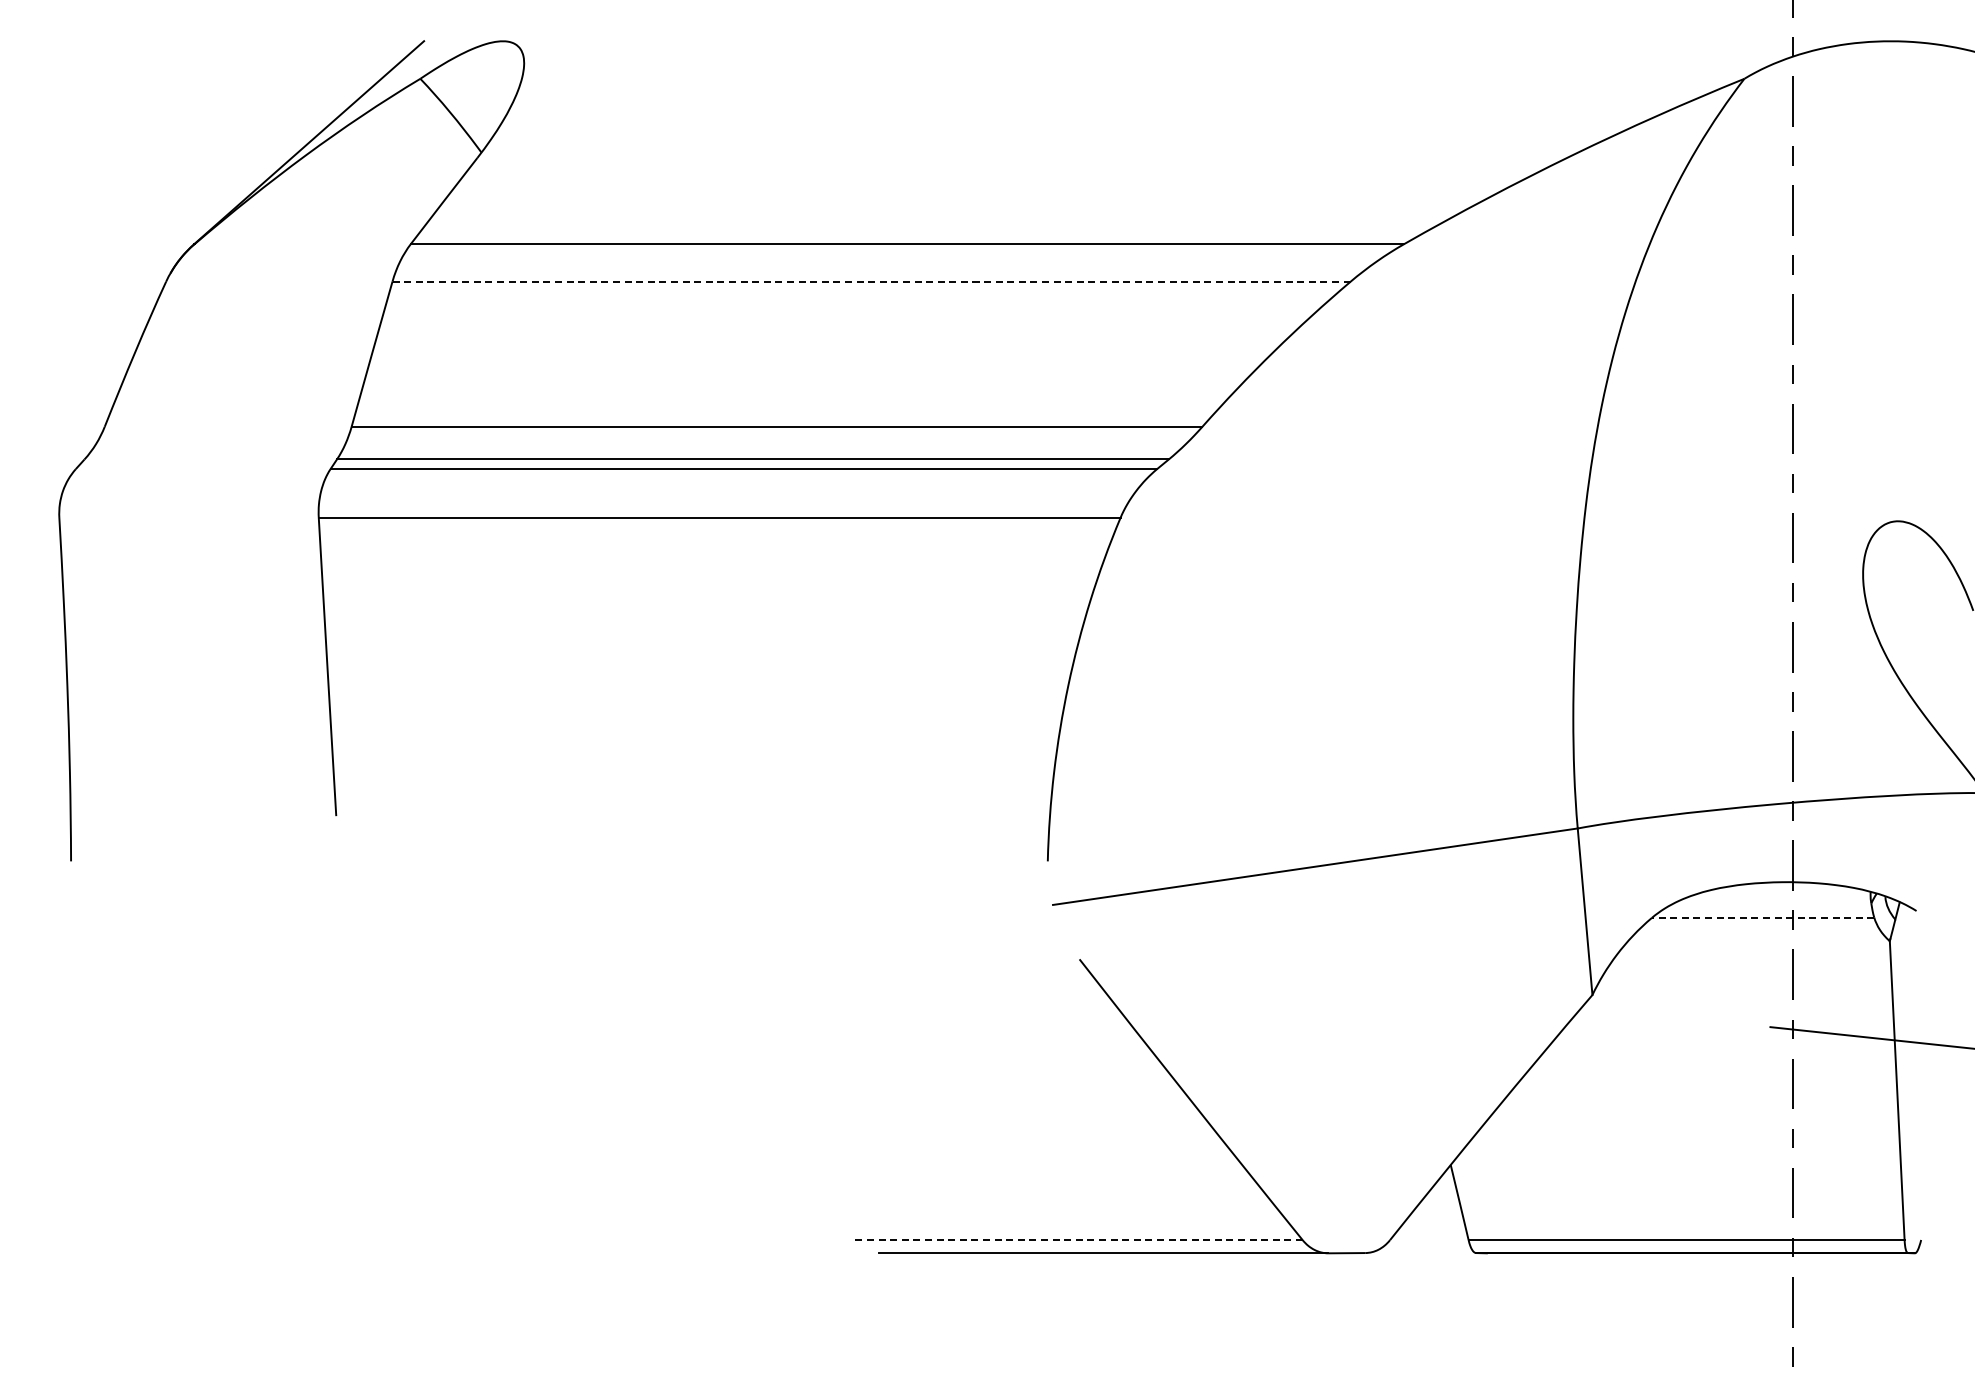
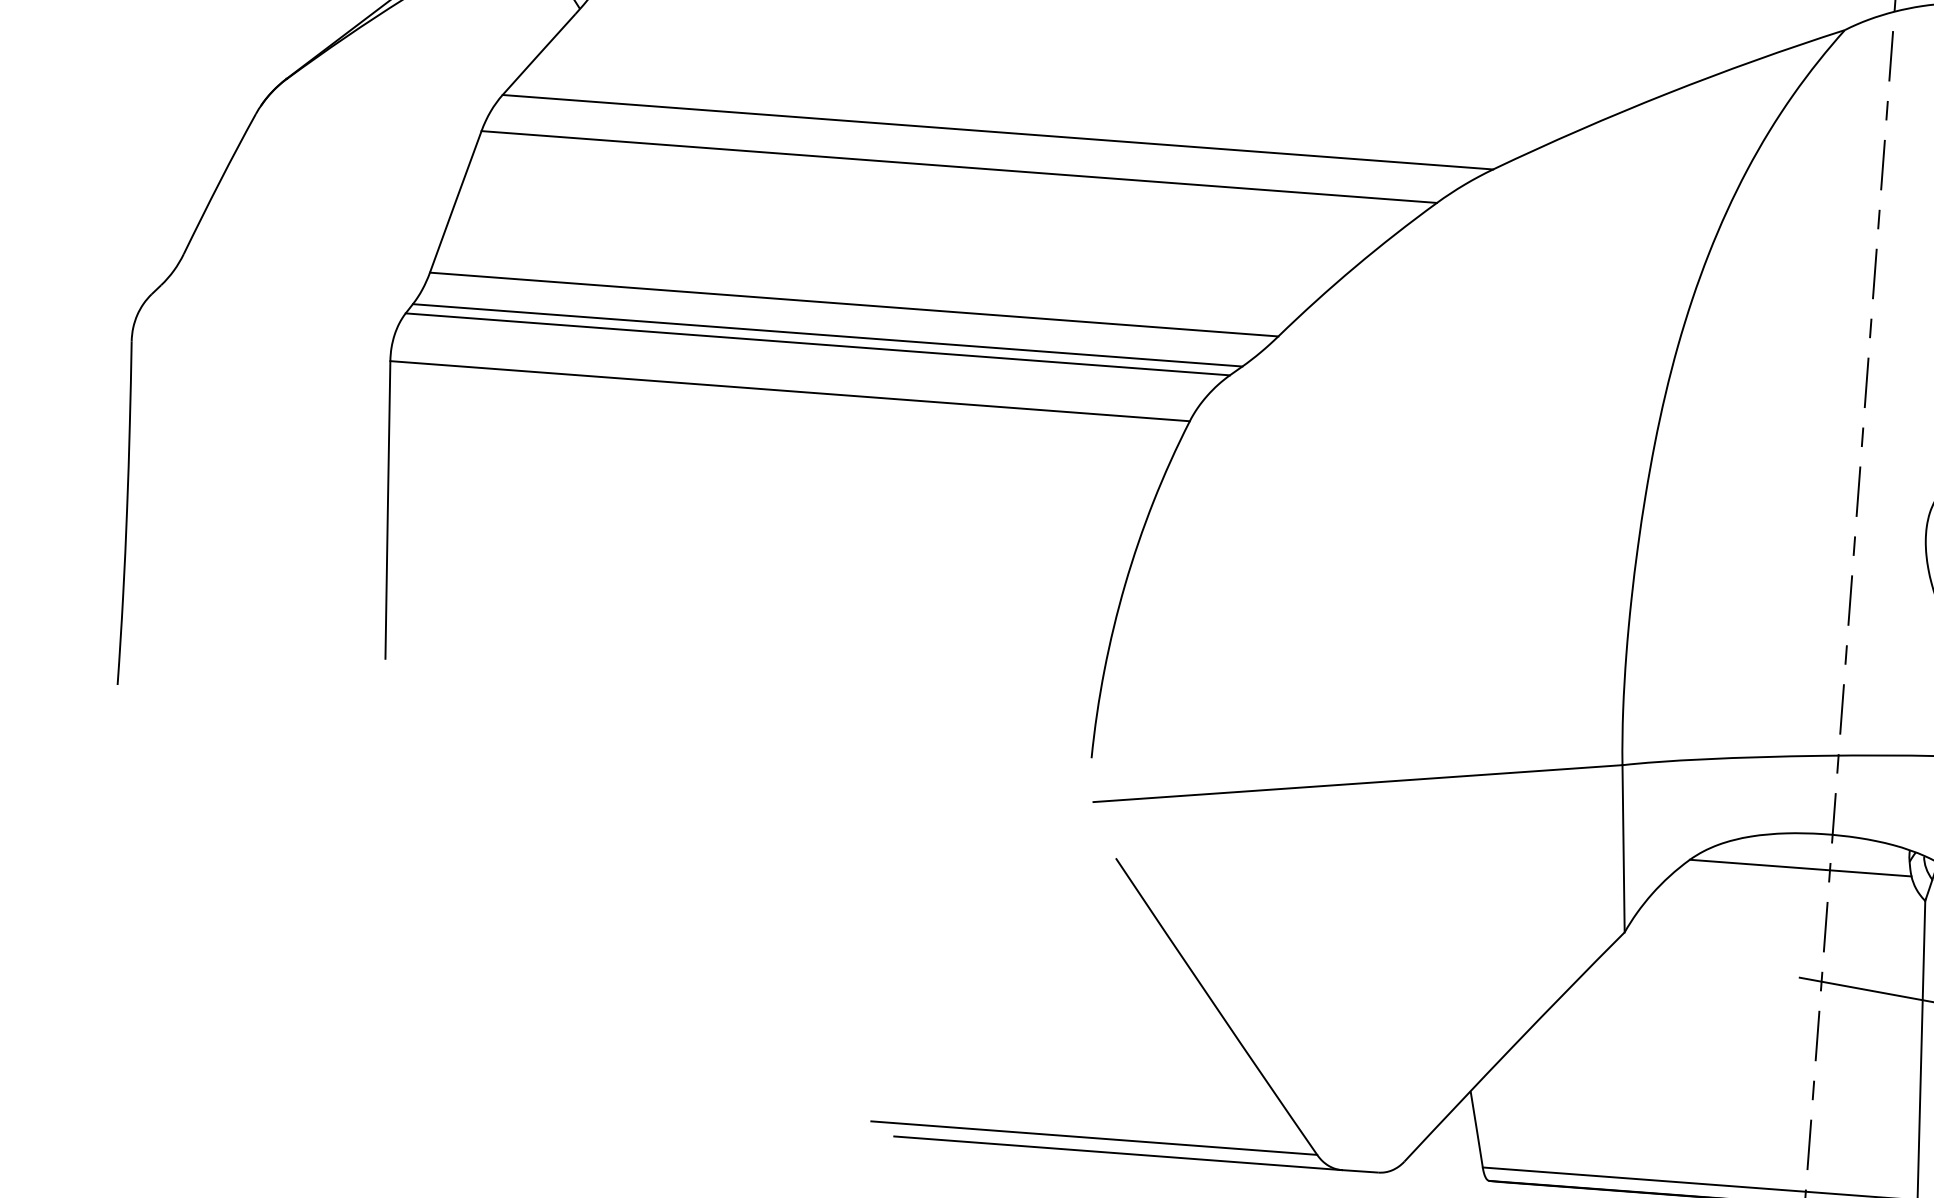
line: (871, 281) -> (959, 166), dashed -> solid
line: (1762, 917) -> (1800, 867), dashed -> solid
line: (1078, 1240) -> (1093, 1138), dashed -> solid

